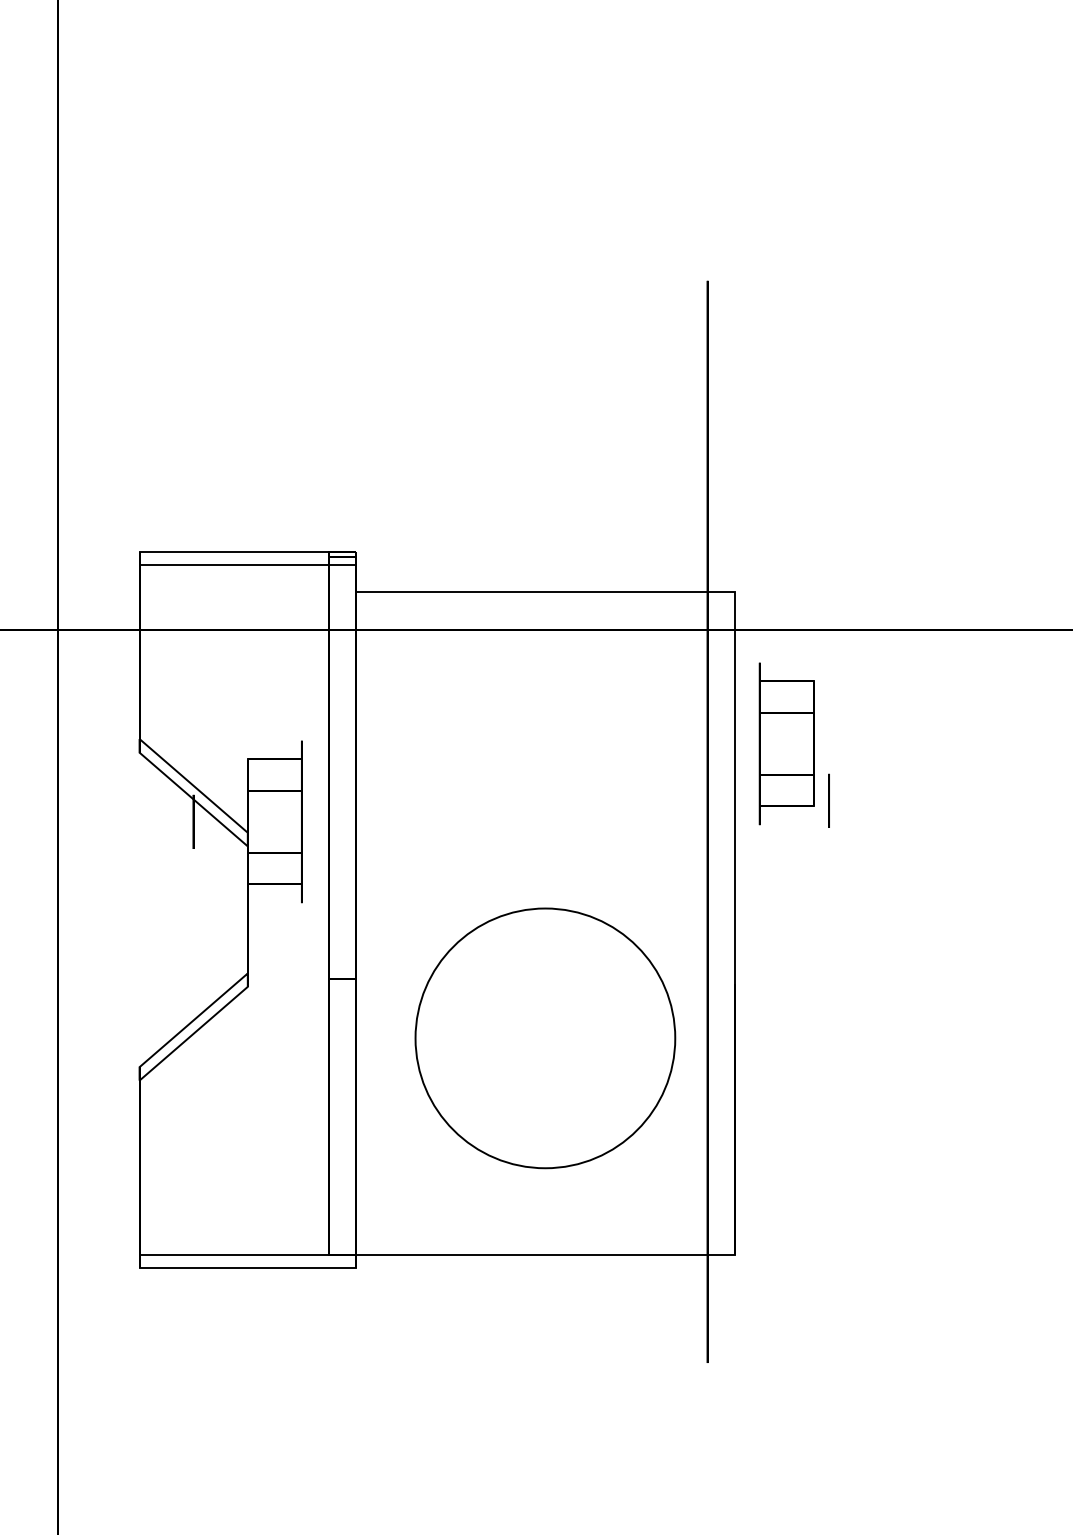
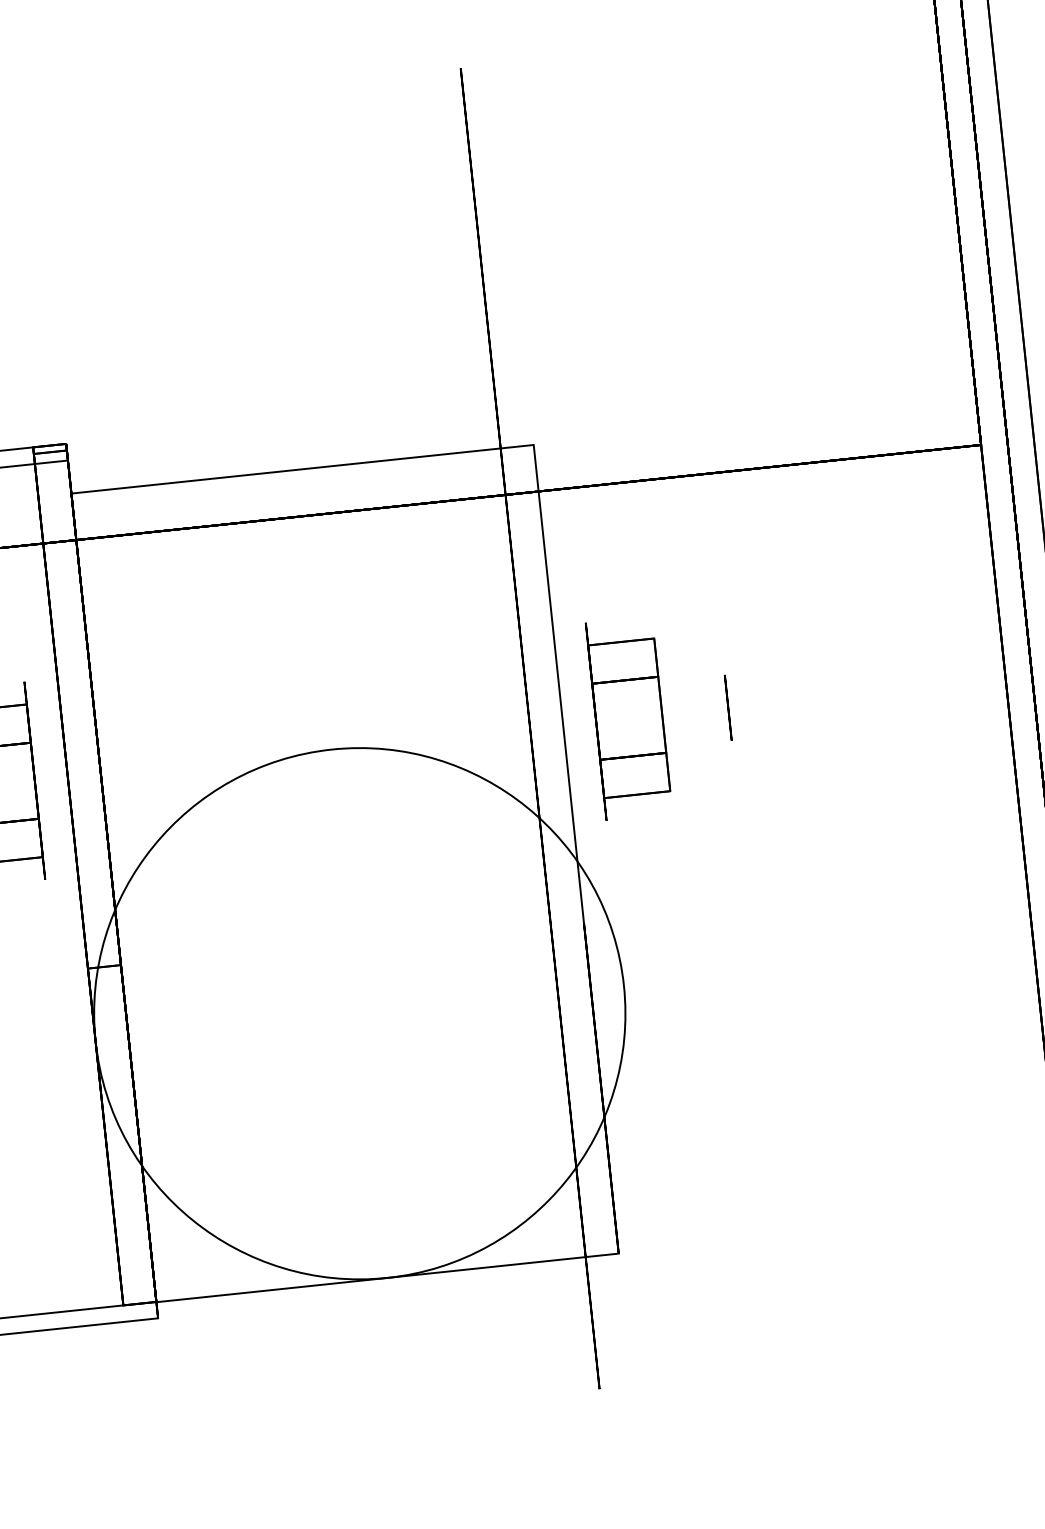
part: (786, 743) -> (628, 717), moved
circle: (828, 800) -> (727, 707), moved
circle: (544, 1037) -> (358, 1012), size x1.67

